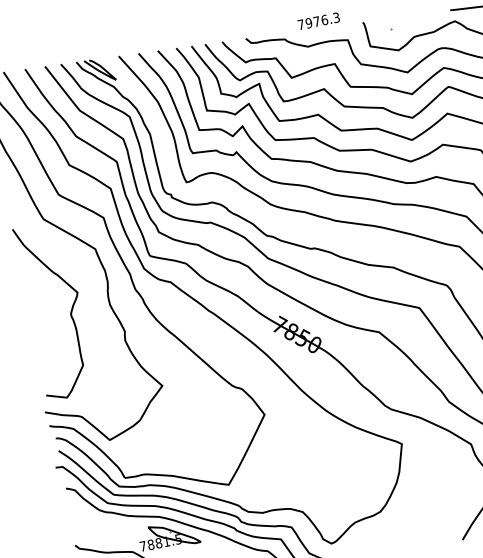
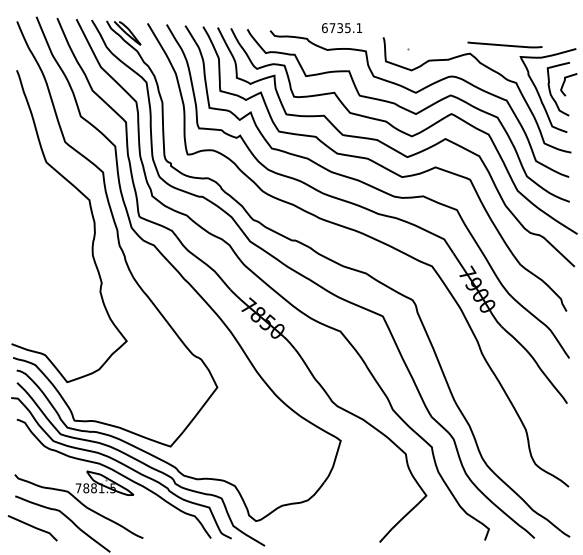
text: (319, 21) -> (342, 28), 7976.3 -> 6735.1
curve: (69, 313) -> (53, 255), removed

